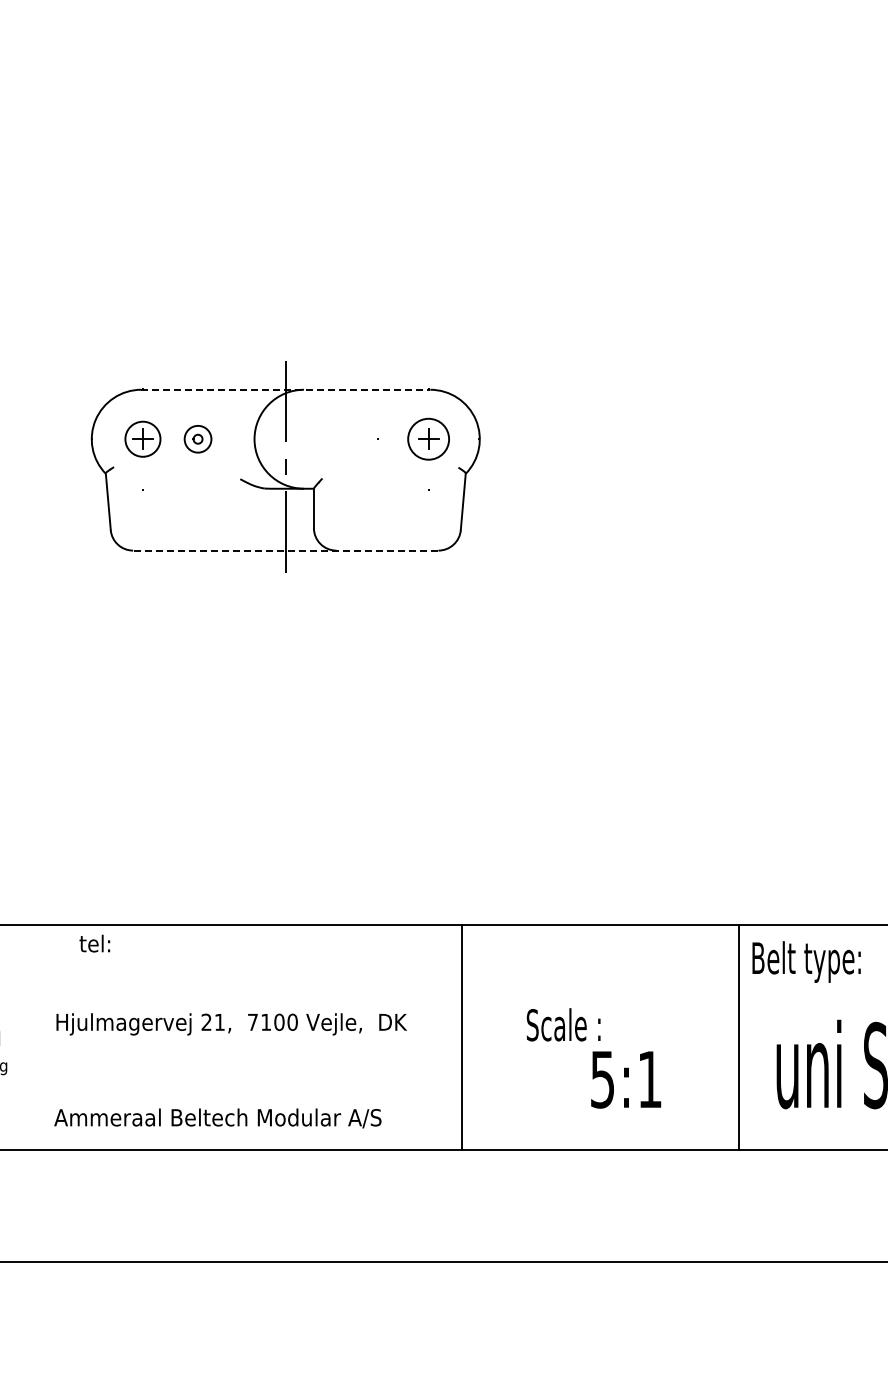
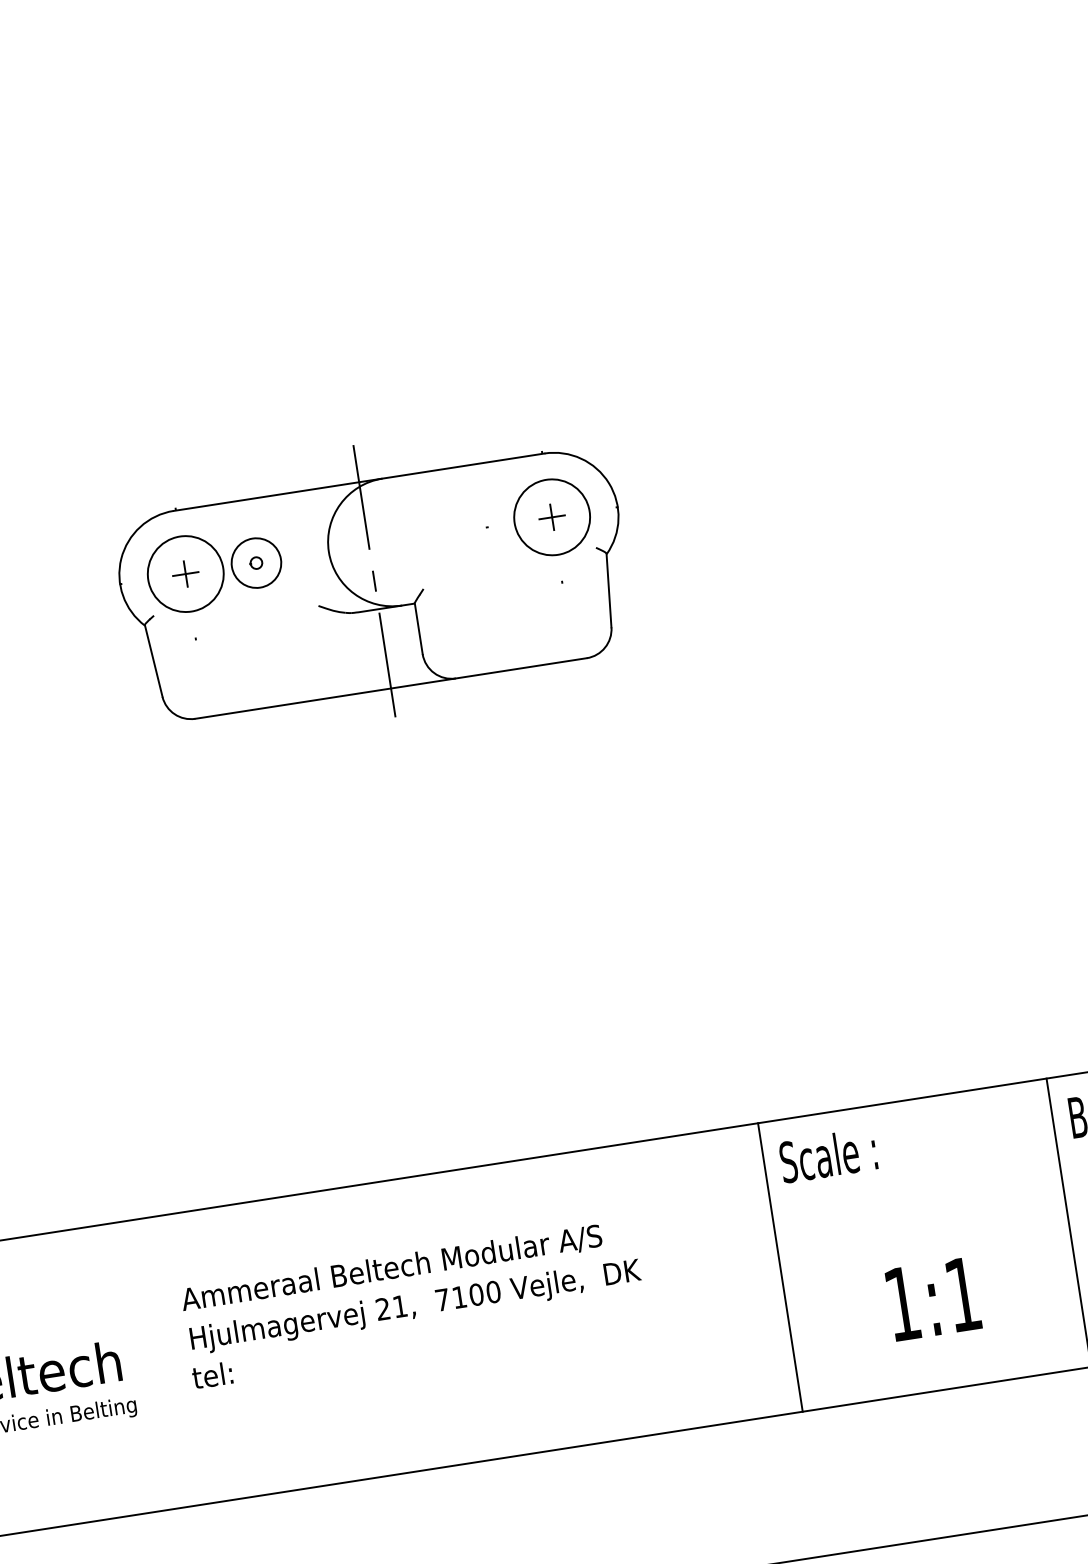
line: (285, 389) -> (358, 481), dashed -> solid
circle: (142, 439) -> (185, 574), size x1.67
circle: (197, 439) -> (255, 563), size x1.43
circle: (428, 439) -> (552, 517), size x1.43
line: (285, 550) -> (390, 688), dashed -> solid
text: (94, 943) -> (212, 1375), moved
text: (563, 1024) -> (827, 1155), moved
line: (462, 1036) -> (780, 1266), moved
text: (602, 1079) -> (902, 1303), 5:1 -> 1:1
text: (217, 1118) -> (391, 1268), moved

